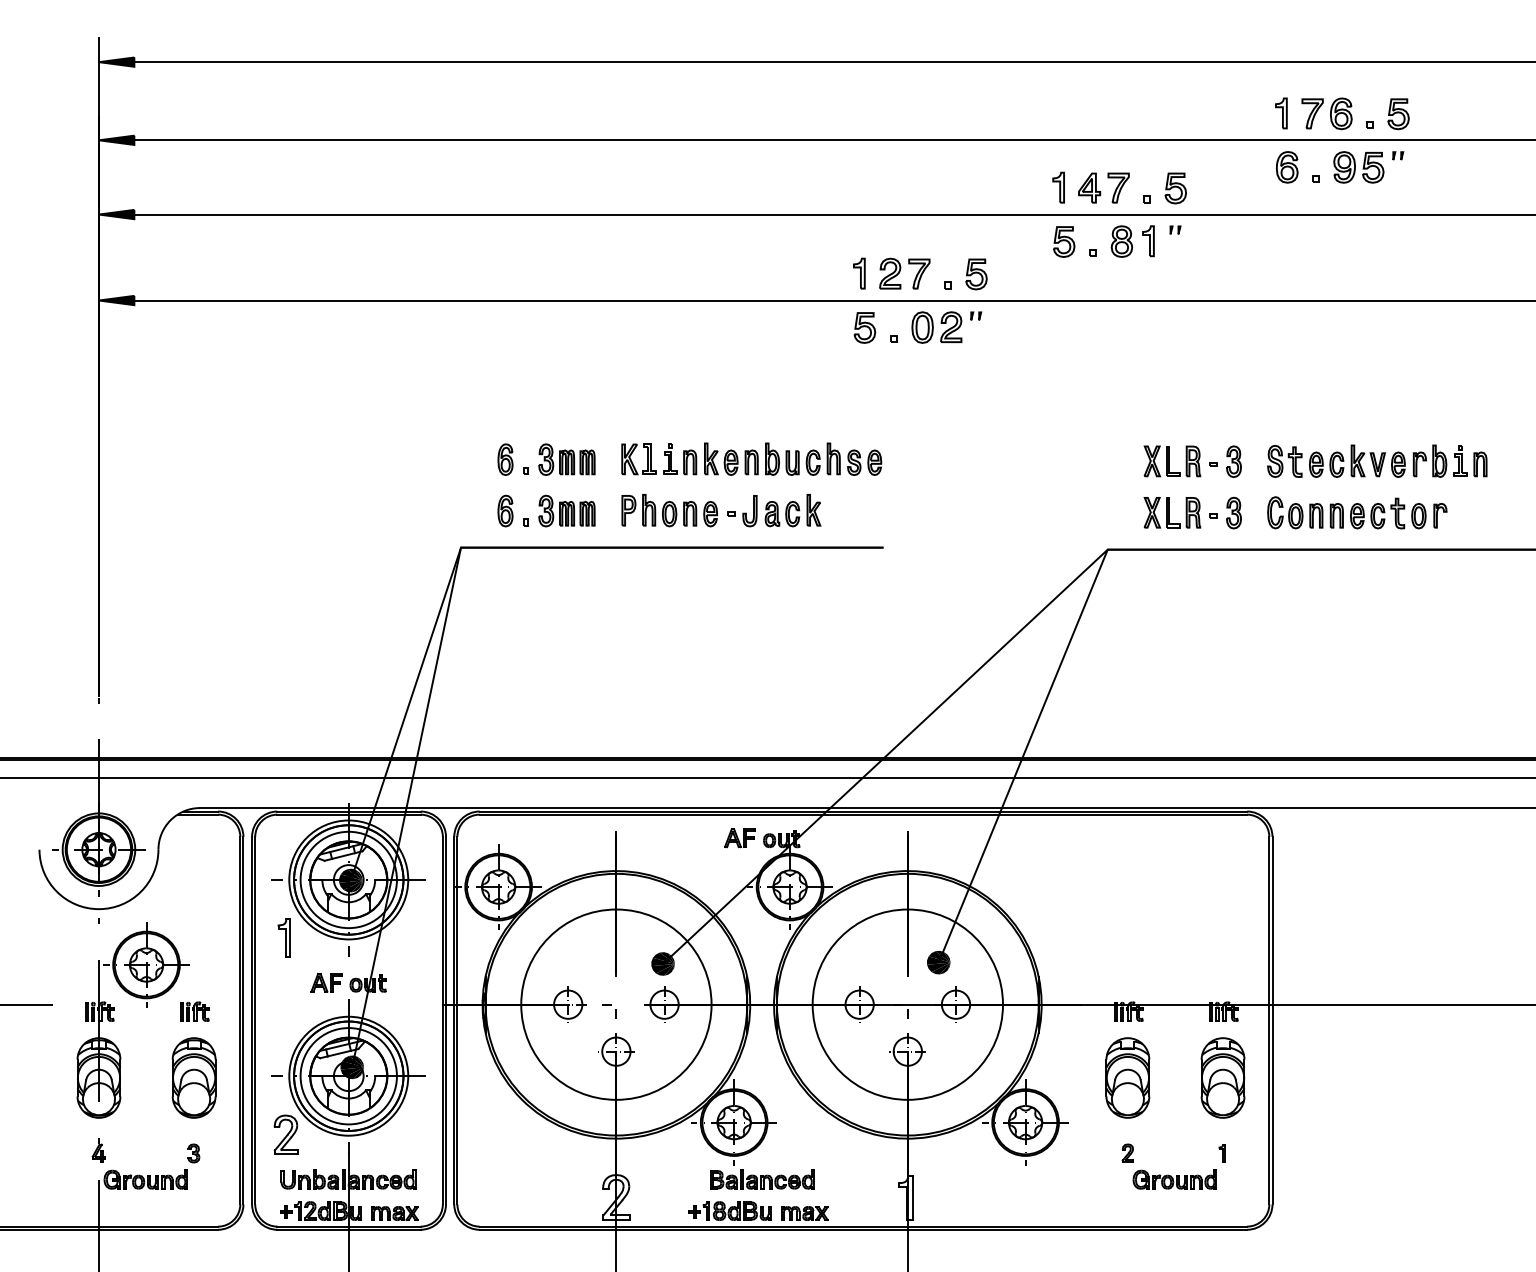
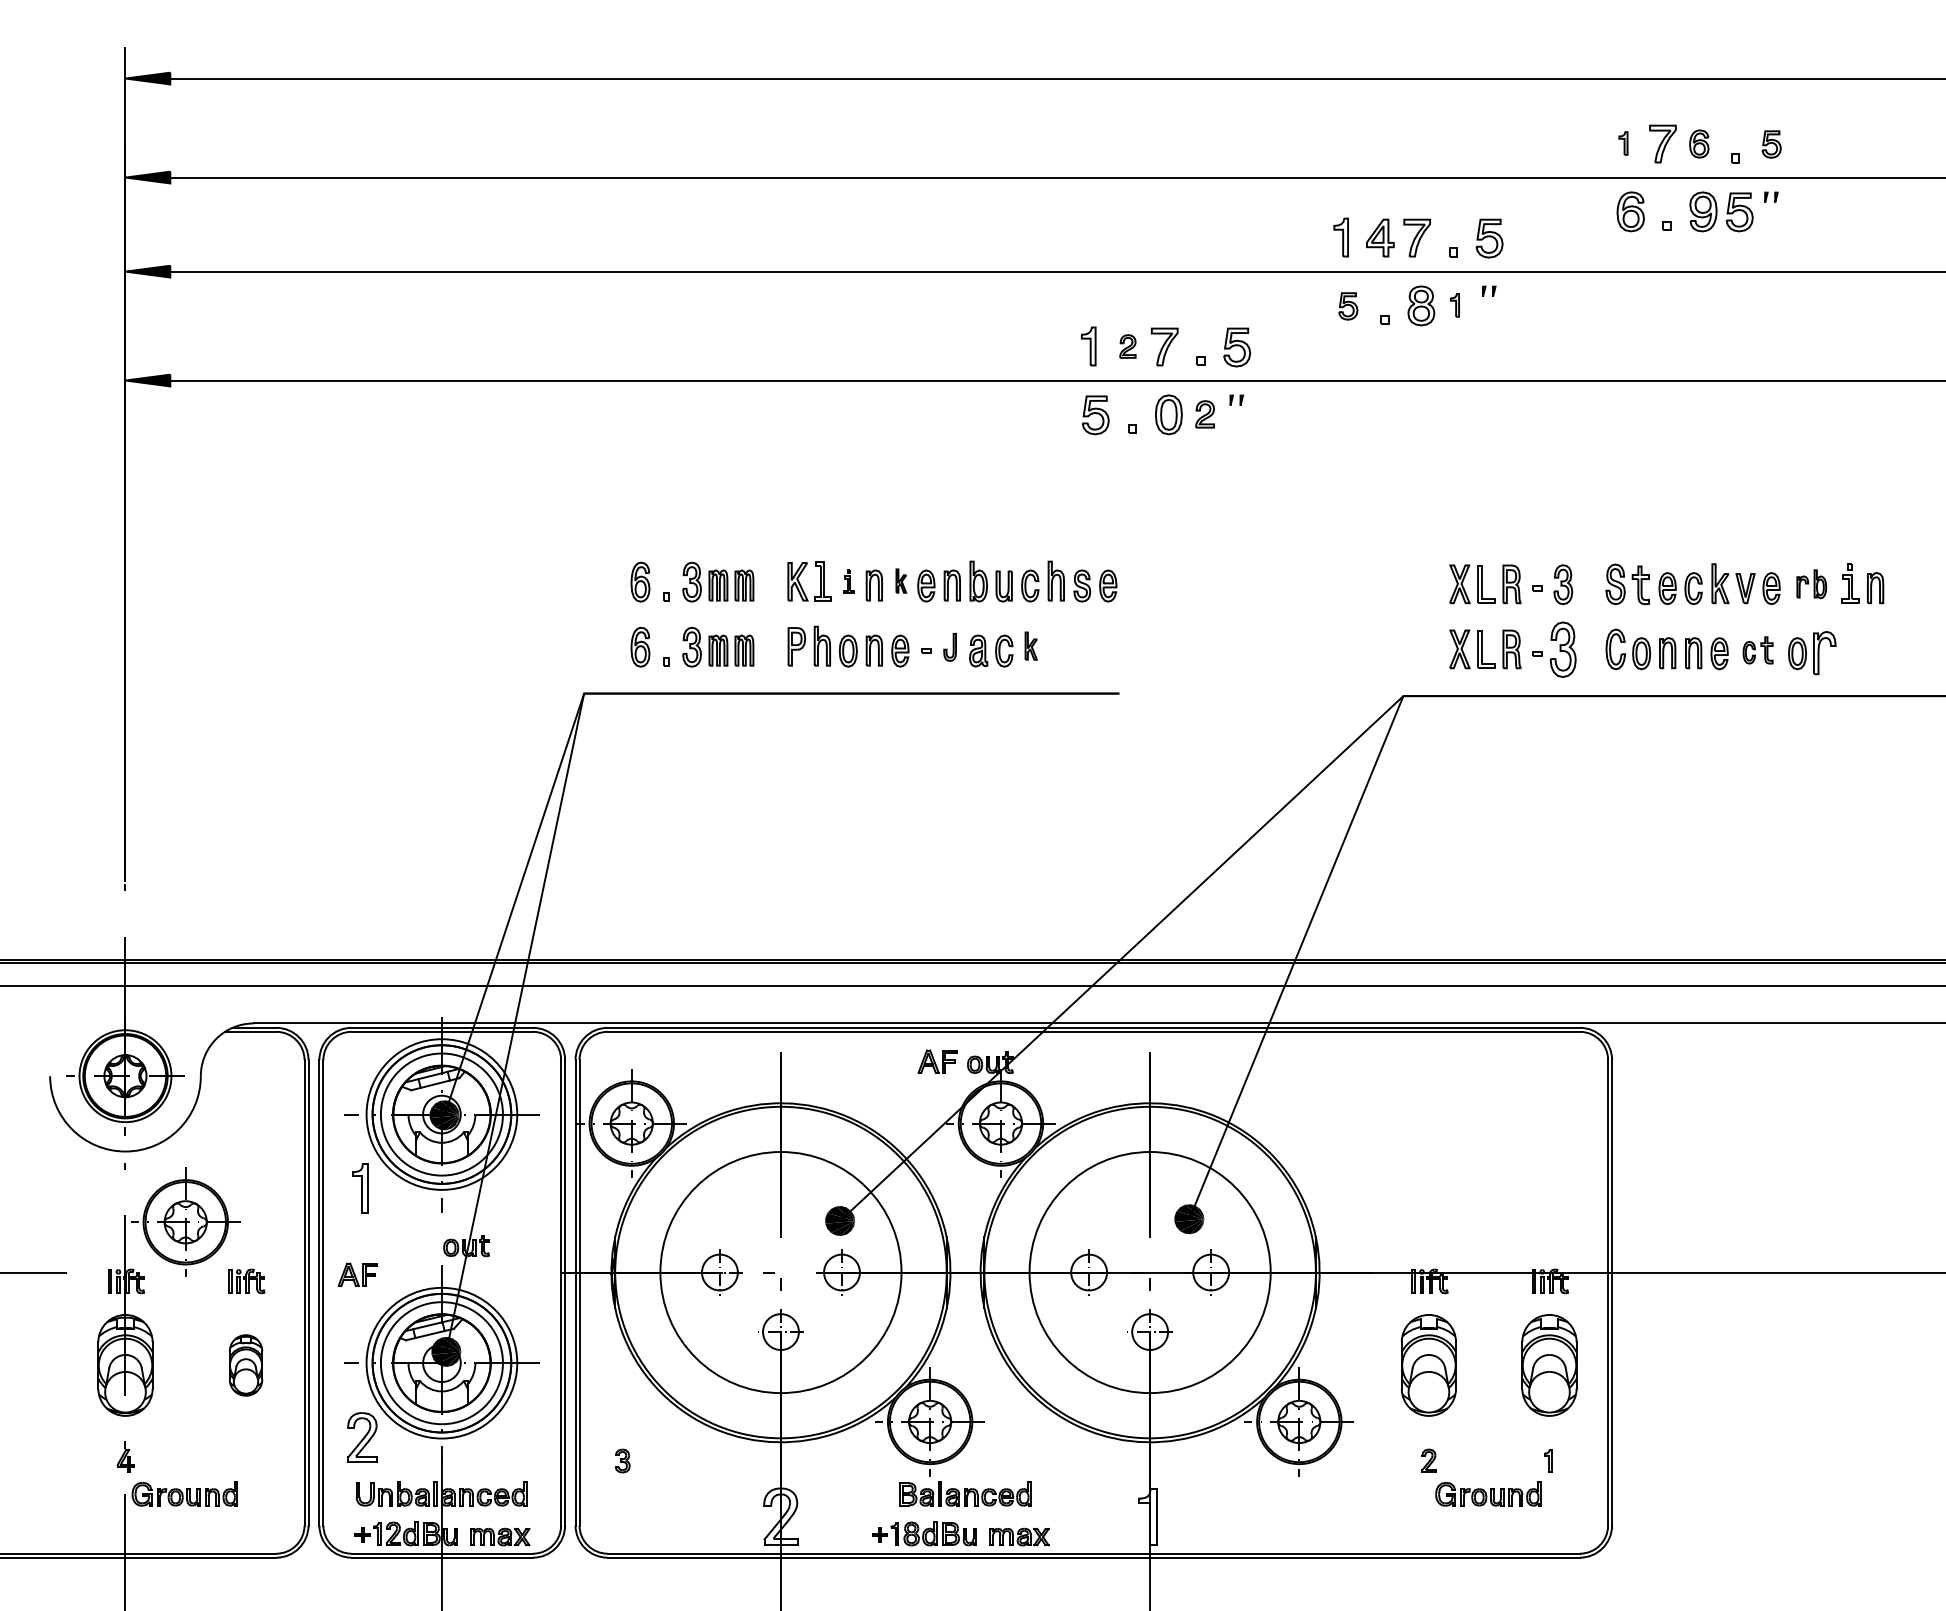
part: (1281, 113) -> (1623, 143), size x0.6
part: (1341, 113) -> (1699, 143), size x0.7
part: (1398, 114) -> (1771, 144), size x0.7
part: (1148, 241) -> (1454, 305), size x0.6
part: (1064, 242) -> (1348, 306), size x0.7
part: (889, 273) -> (1127, 346), size x0.6
part: (950, 327) -> (1204, 414), size x0.7
part: (711, 458) -> (901, 580), size x0.6
part: (669, 459) -> (848, 581), size x0.6
part: (1429, 461) -> (1811, 584), size x0.7
part: (814, 509) -> (1031, 645), size x0.7
part: (749, 511) -> (949, 647), size x0.7
part: (1234, 512) -> (1563, 649), size x1.4
part: (1387, 513) -> (1757, 650), size x0.7
part: (1440, 516) -> (1824, 653), size x1.4
part: (326, 982) -> (357, 1274), moved
part: (193, 1078) -> (245, 1365), size x0.6
part: (193, 1153) -> (622, 1460), moved

